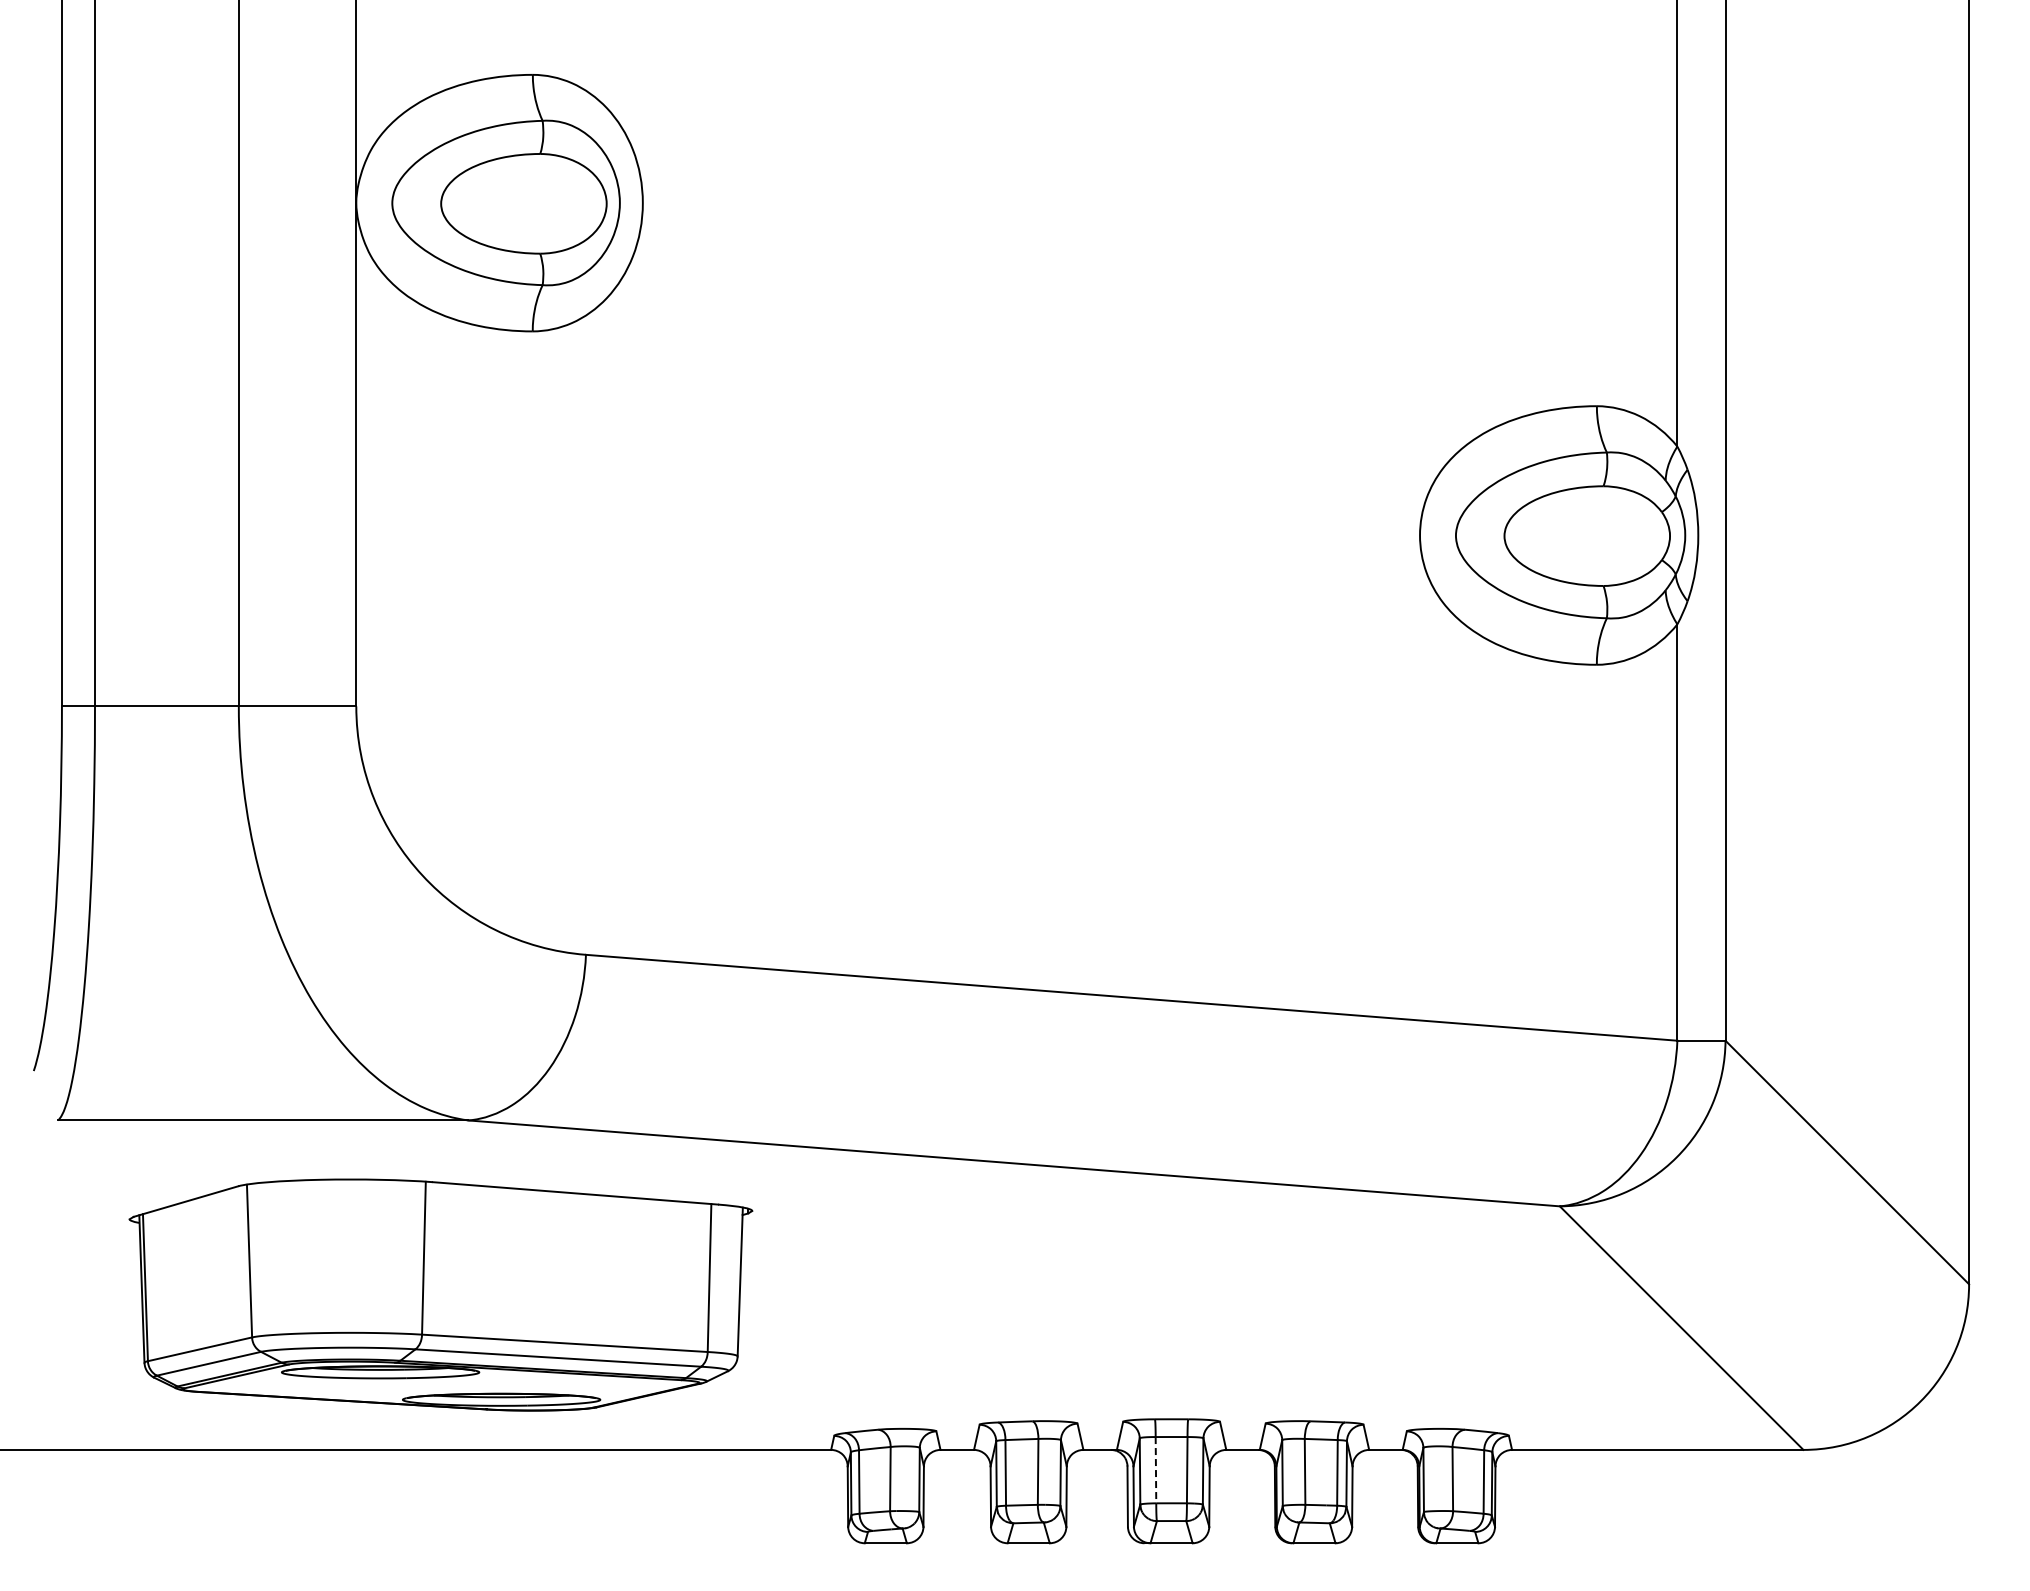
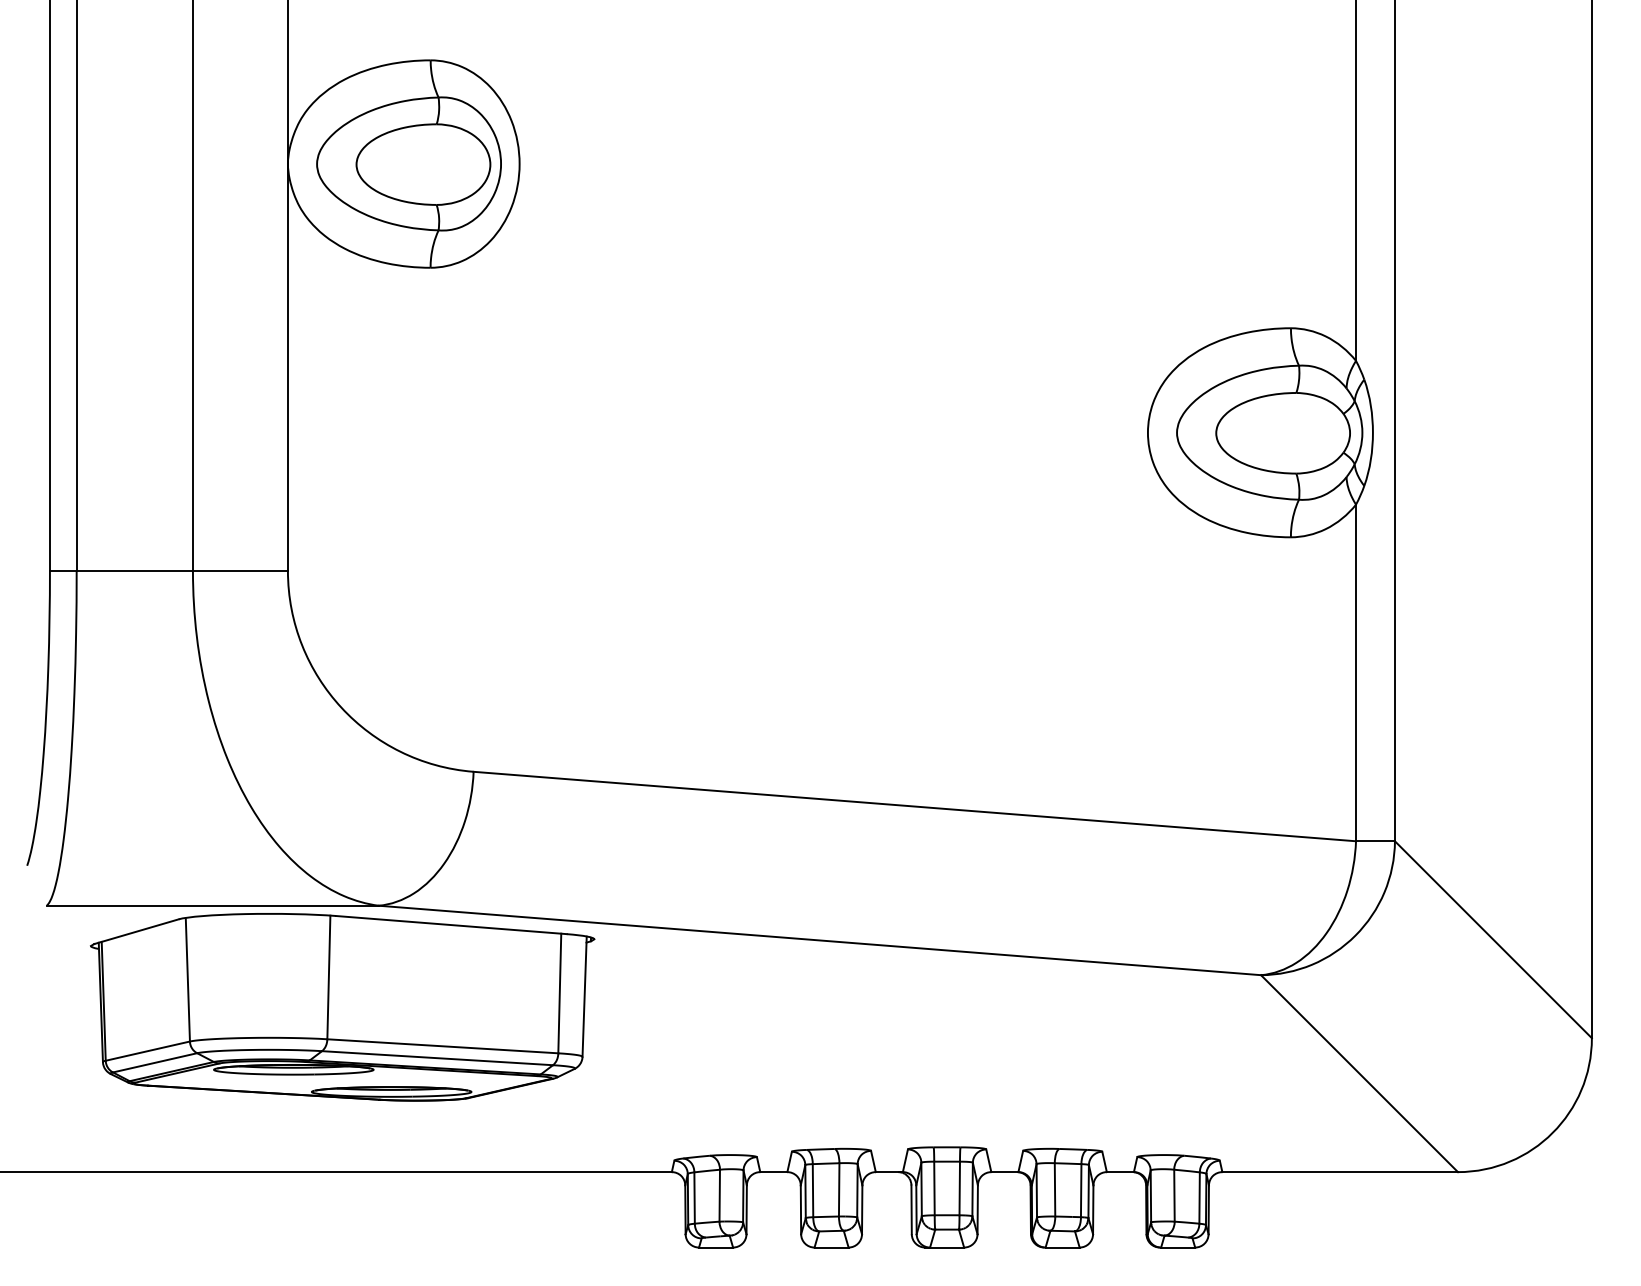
part: (440, 1294) -> (342, 1006), moved
line: (1155, 1470) -> (934, 1188), dashed -> solid

